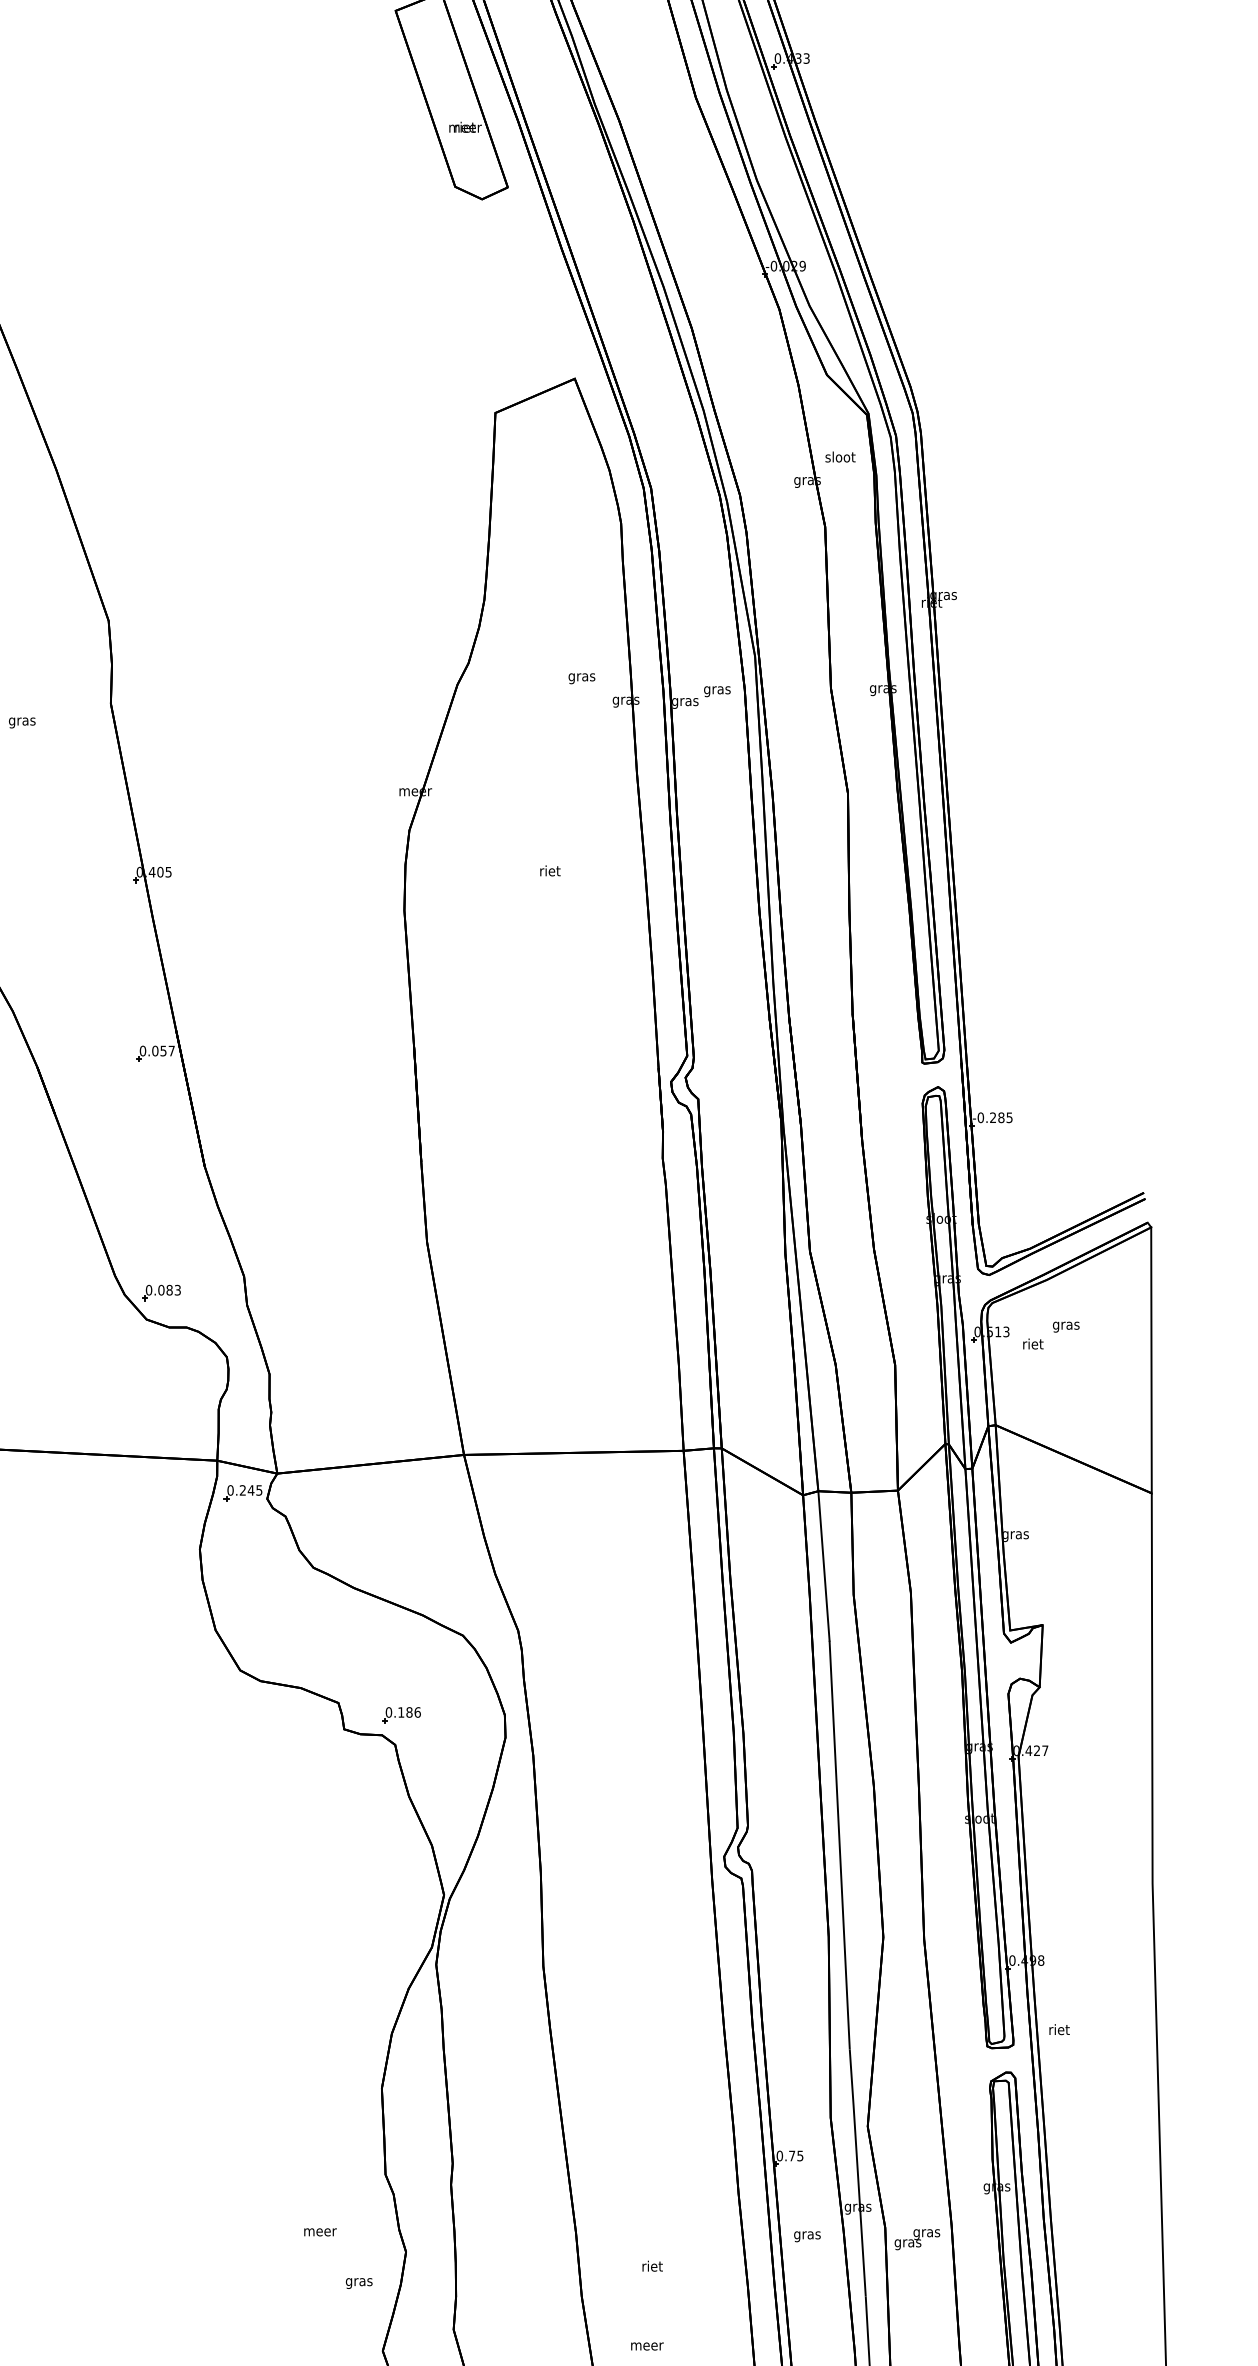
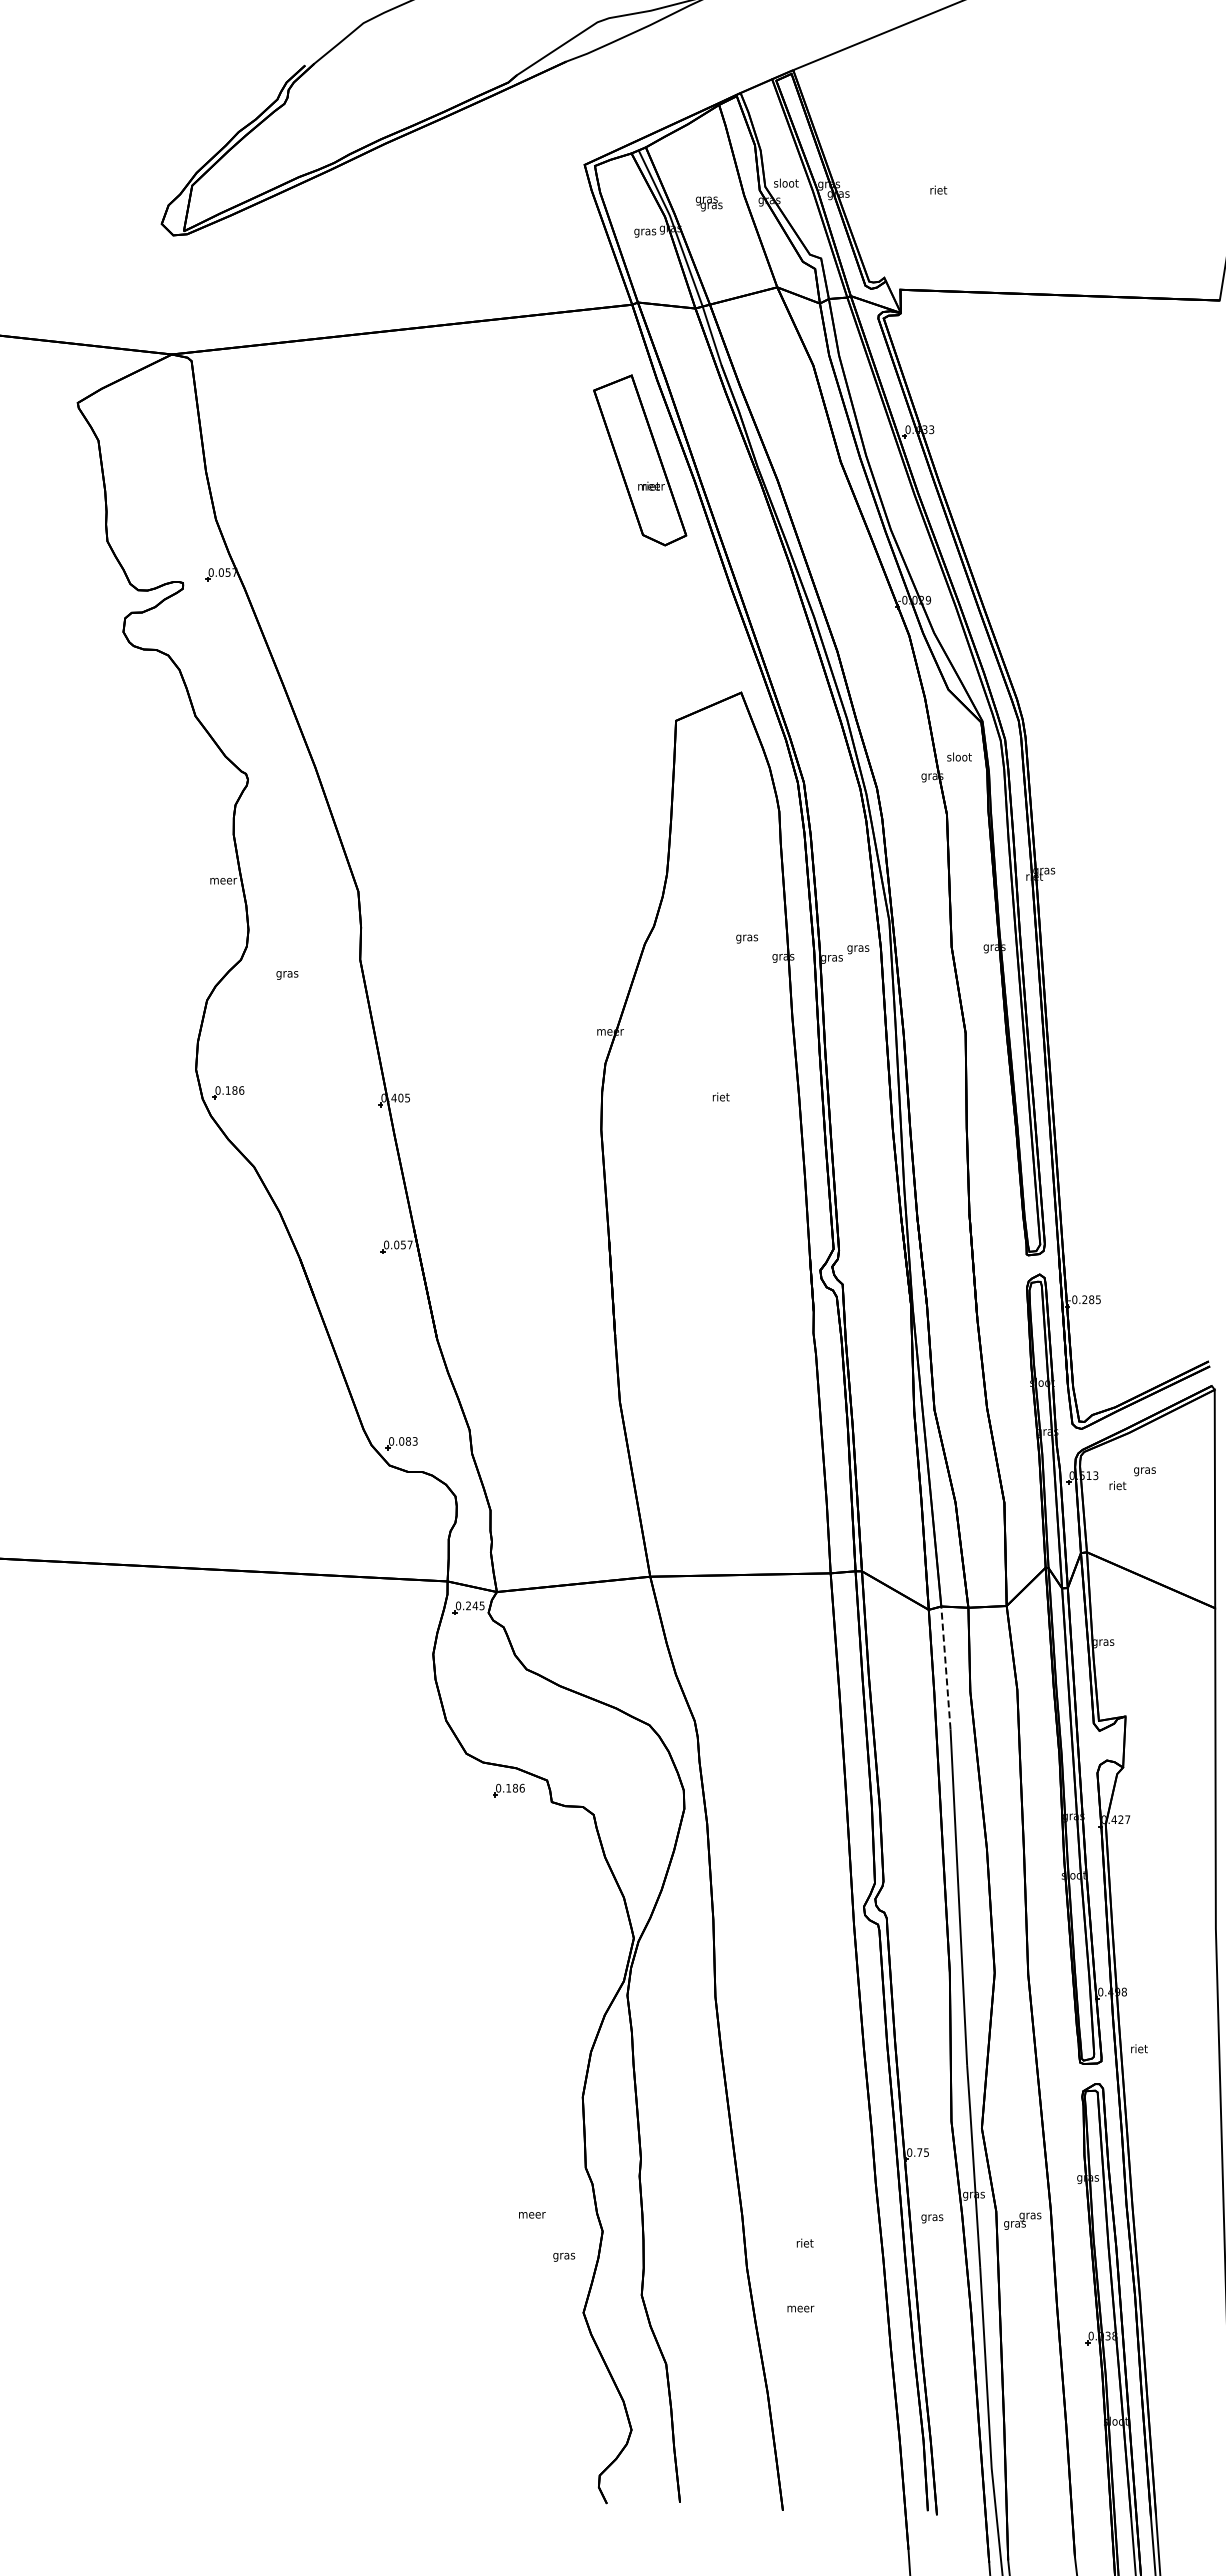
line: (823, 1565) -> (945, 1667), solid -> dashed
part: (401, 1715) -> (508, 1790), moved

